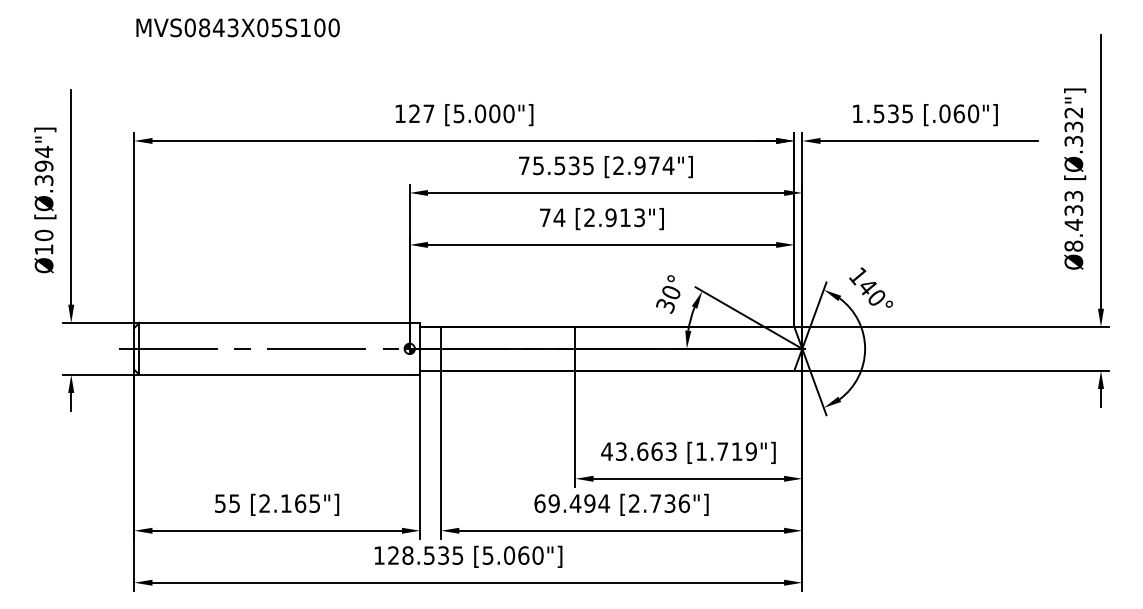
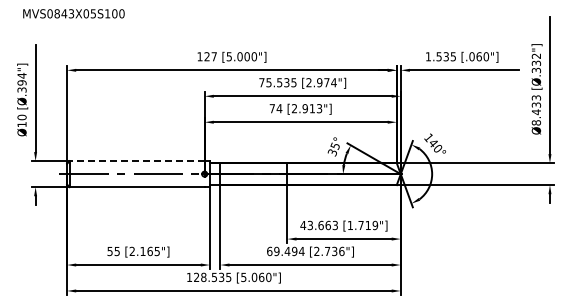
text: (237, 27) -> (73, 13), moved
text: (669, 291) -> (334, 145), 30° -> 35°
line: (273, 323) -> (136, 161), solid -> dashed

